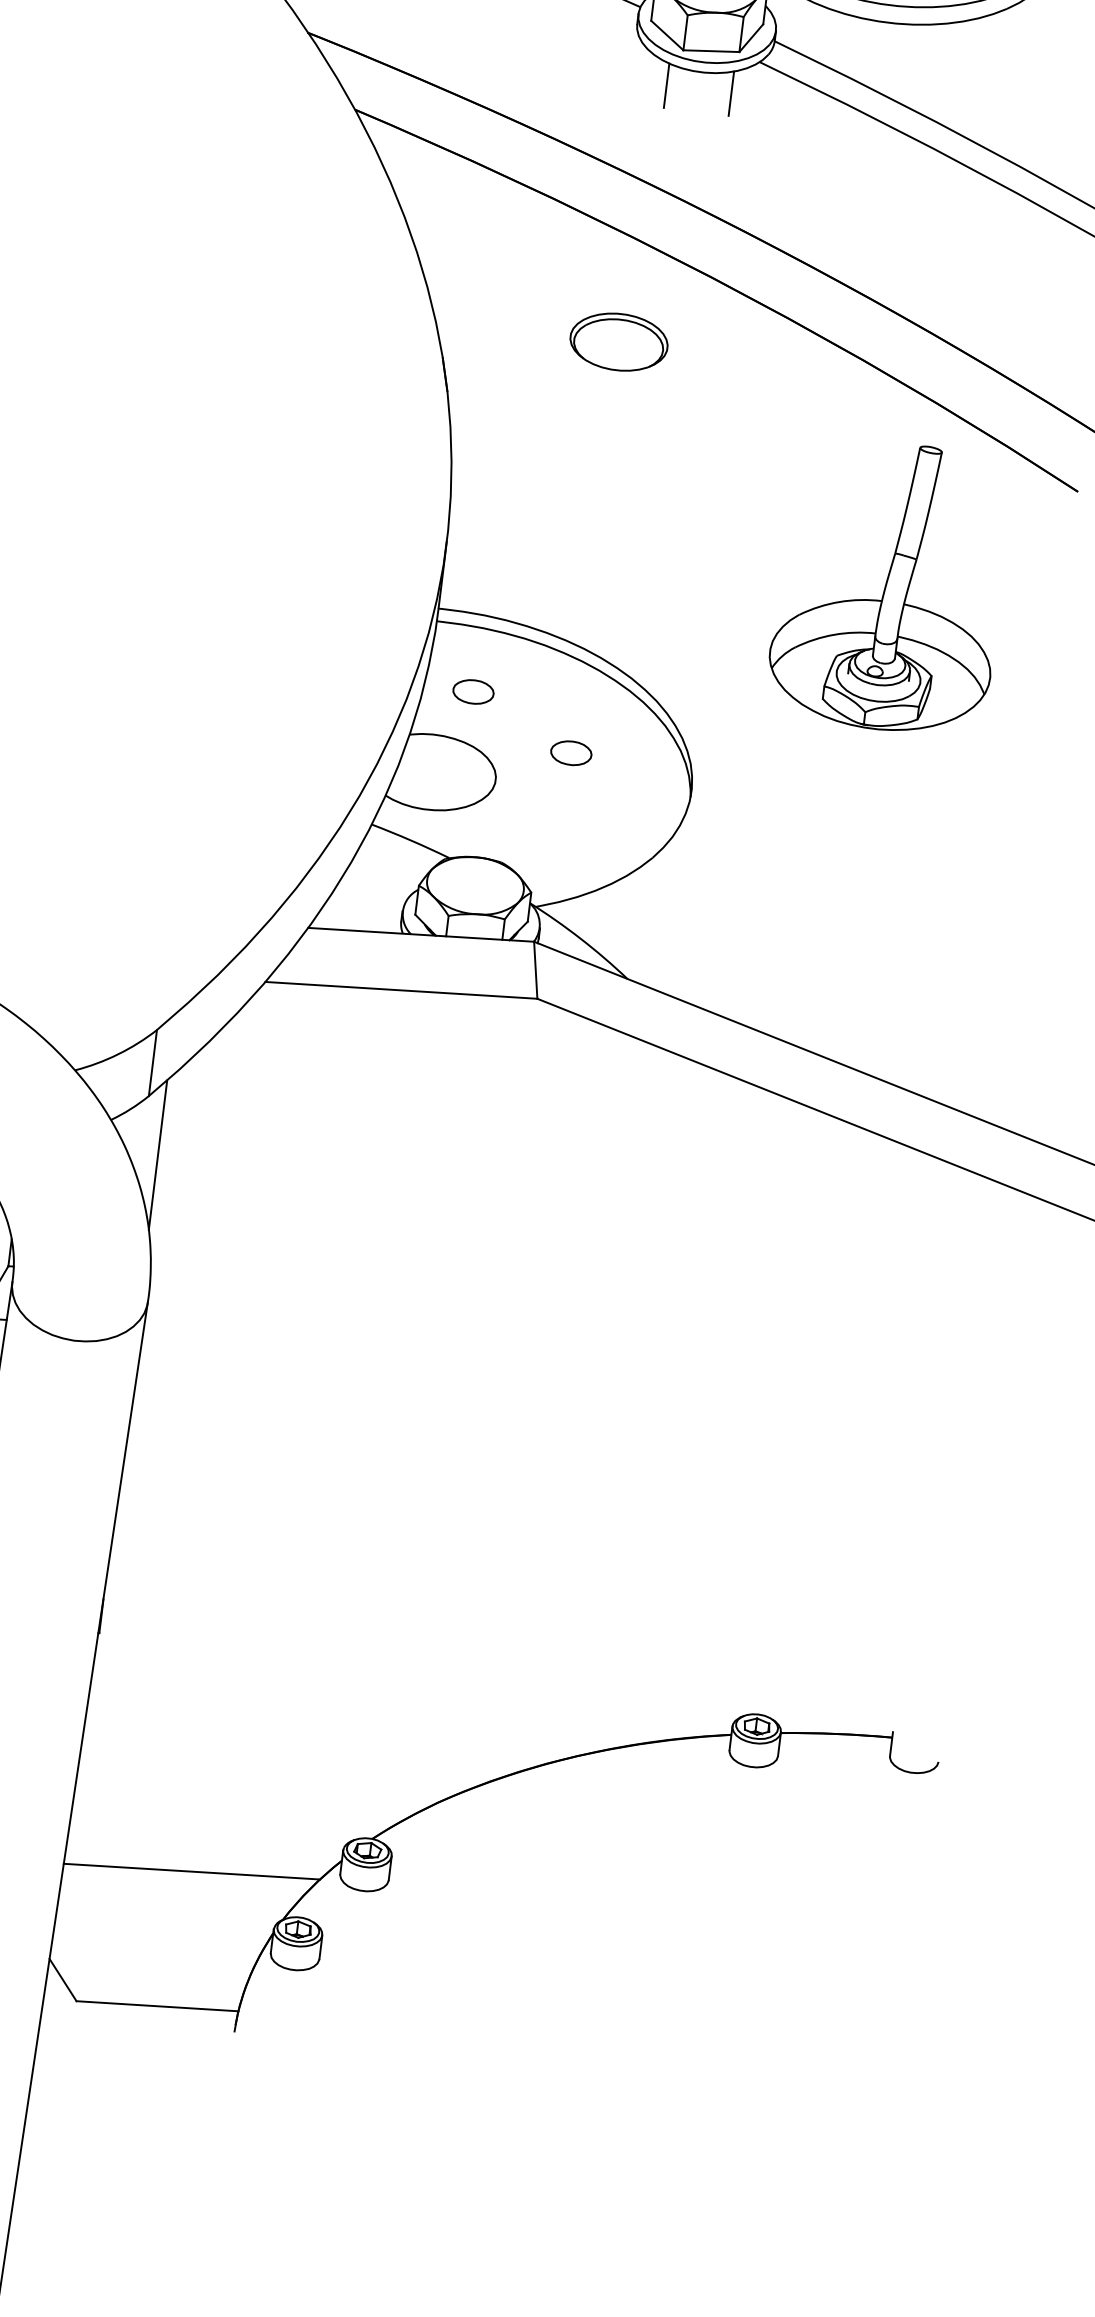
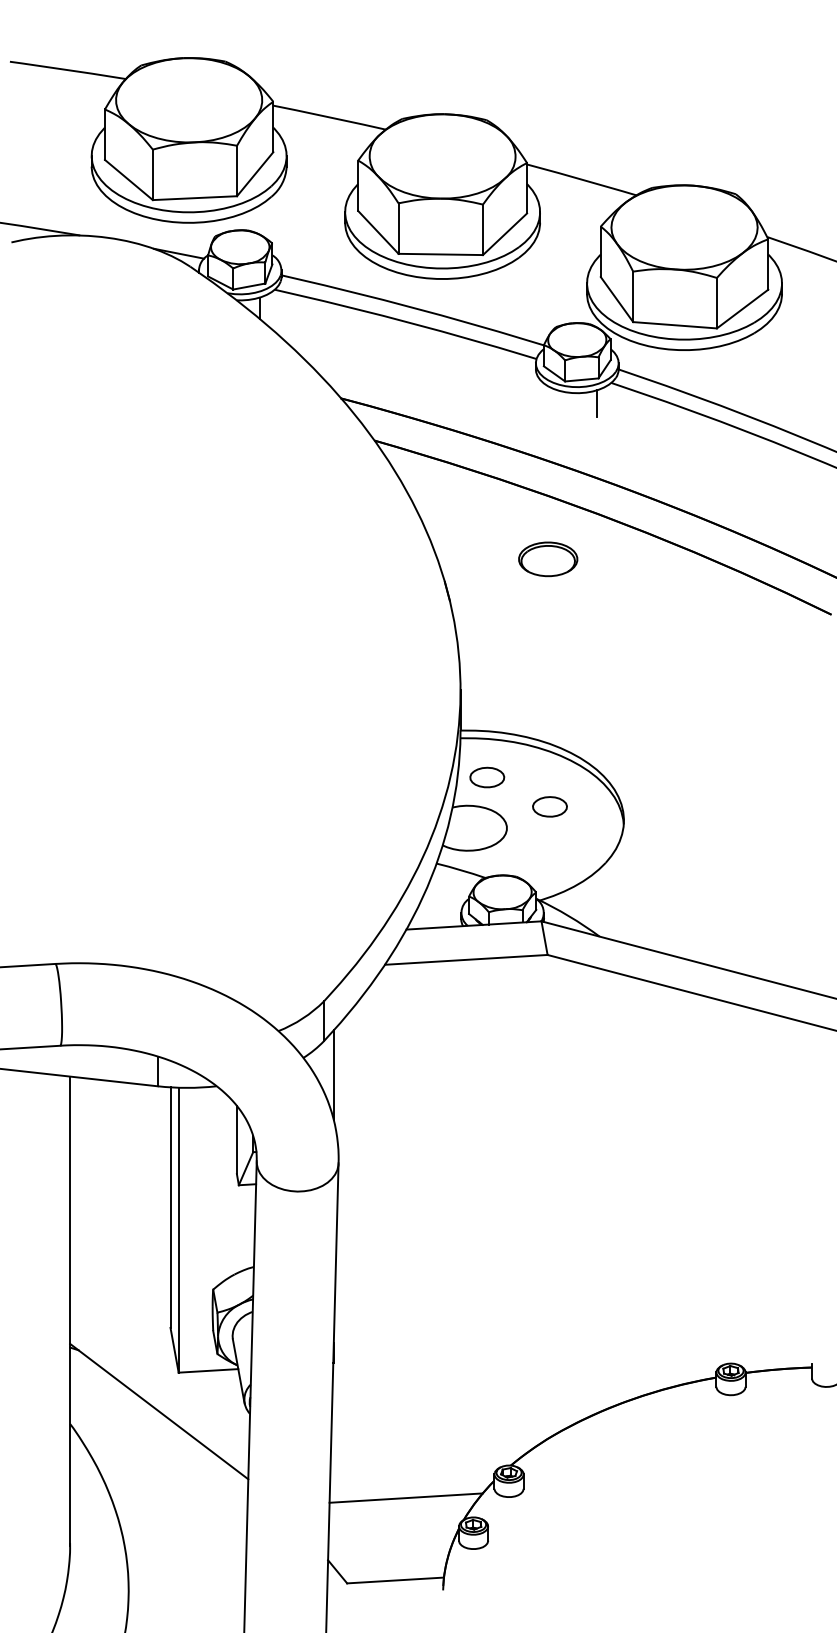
line: (666, 85) -> (557, 403), removed
part: (889, 586) -> (726, 684), removed
part: (473, 691) -> (487, 777), size x1.4
part: (570, 752) -> (549, 806), size x1.4

